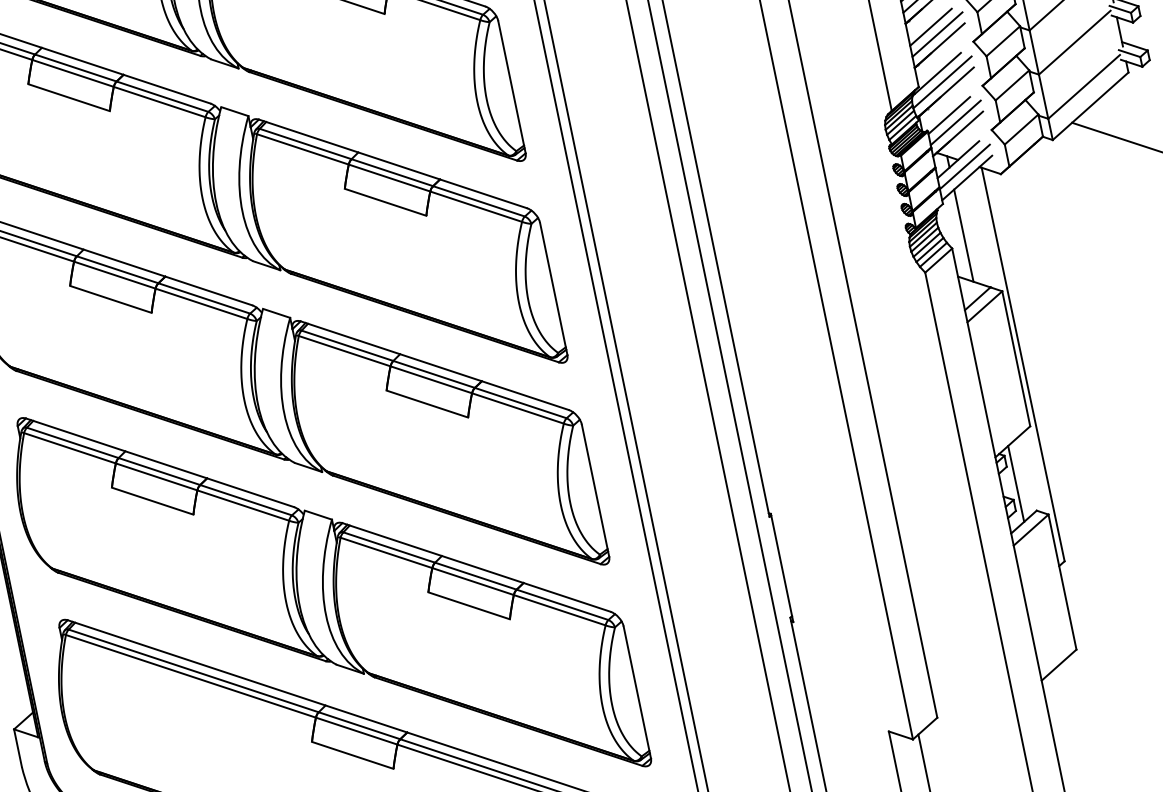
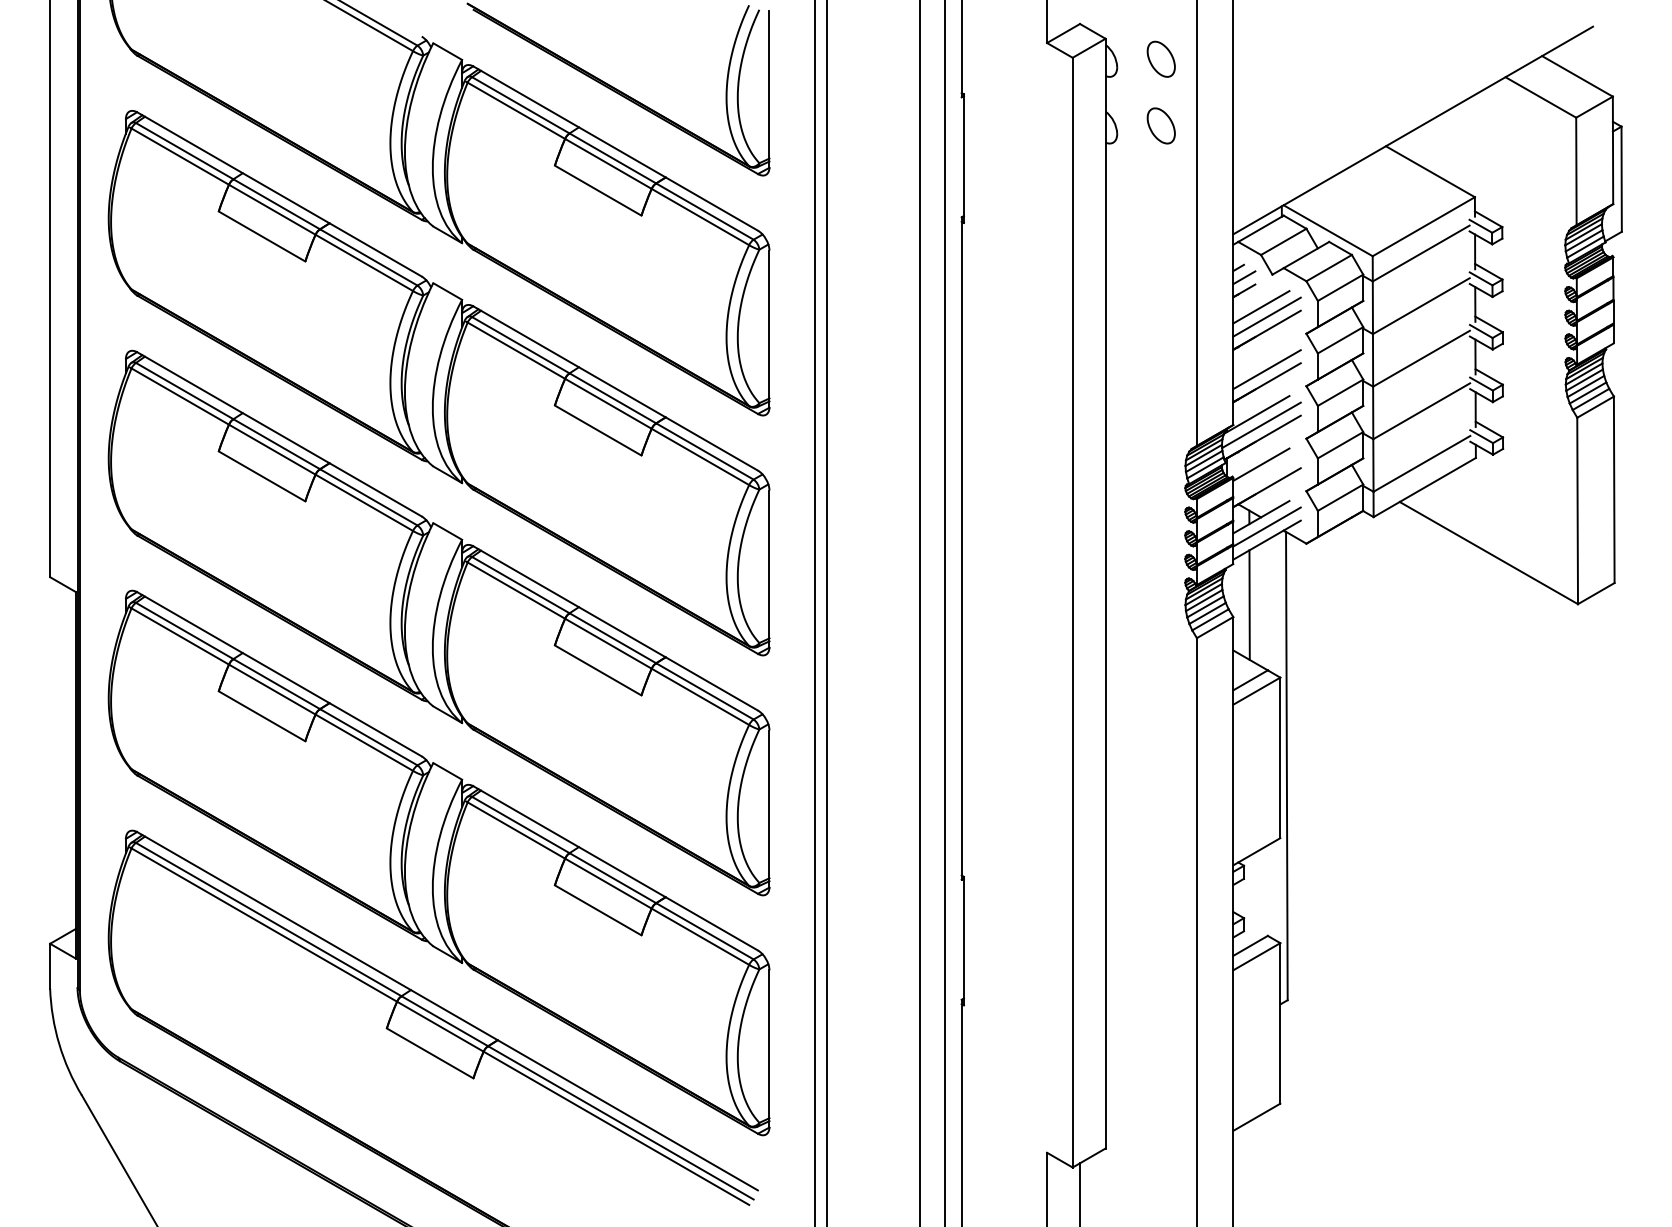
line: (931, 27) -> (1261, 359), removed
line: (955, 122) -> (1266, 474), removed
line: (1016, 483) -> (1250, 900), removed

